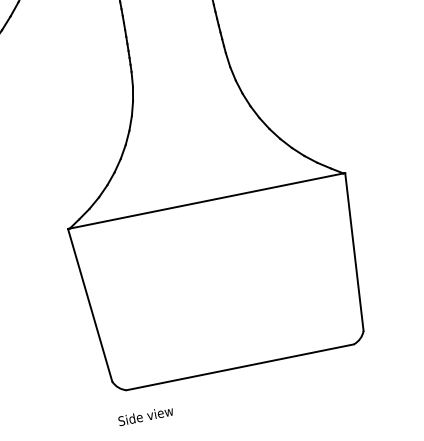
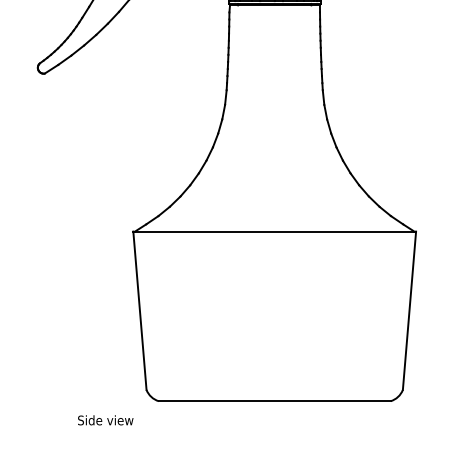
text: (145, 416) -> (105, 420), moved

